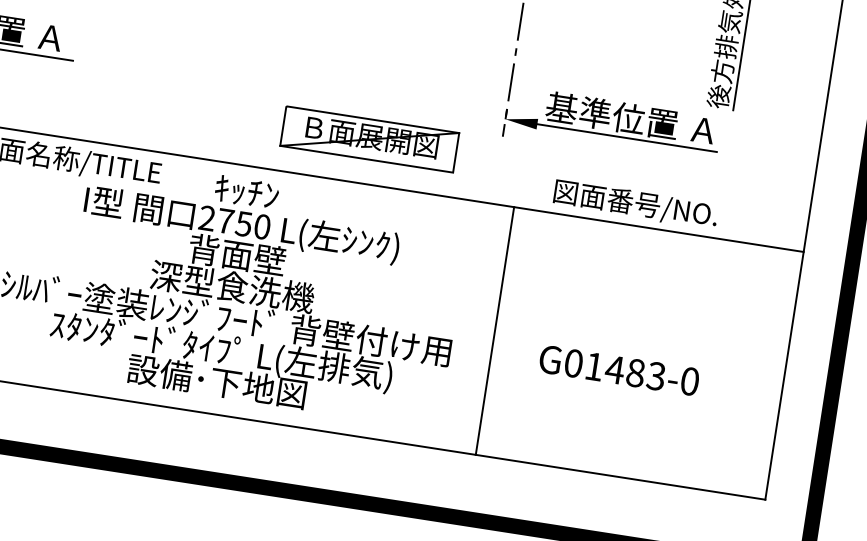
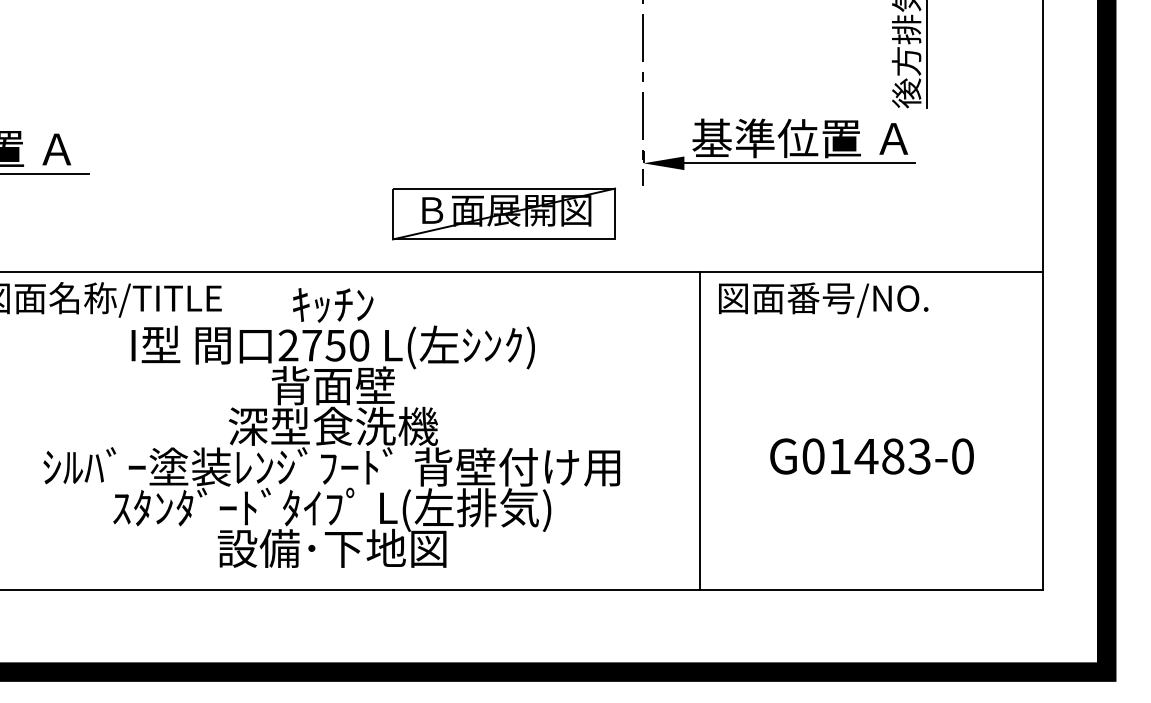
part: (369, 139) -> (503, 213), moved
text: (635, 204) -> (823, 299), moved
line: (495, 330) -> (700, 430), moved
text: (618, 370) -> (871, 456), moved

